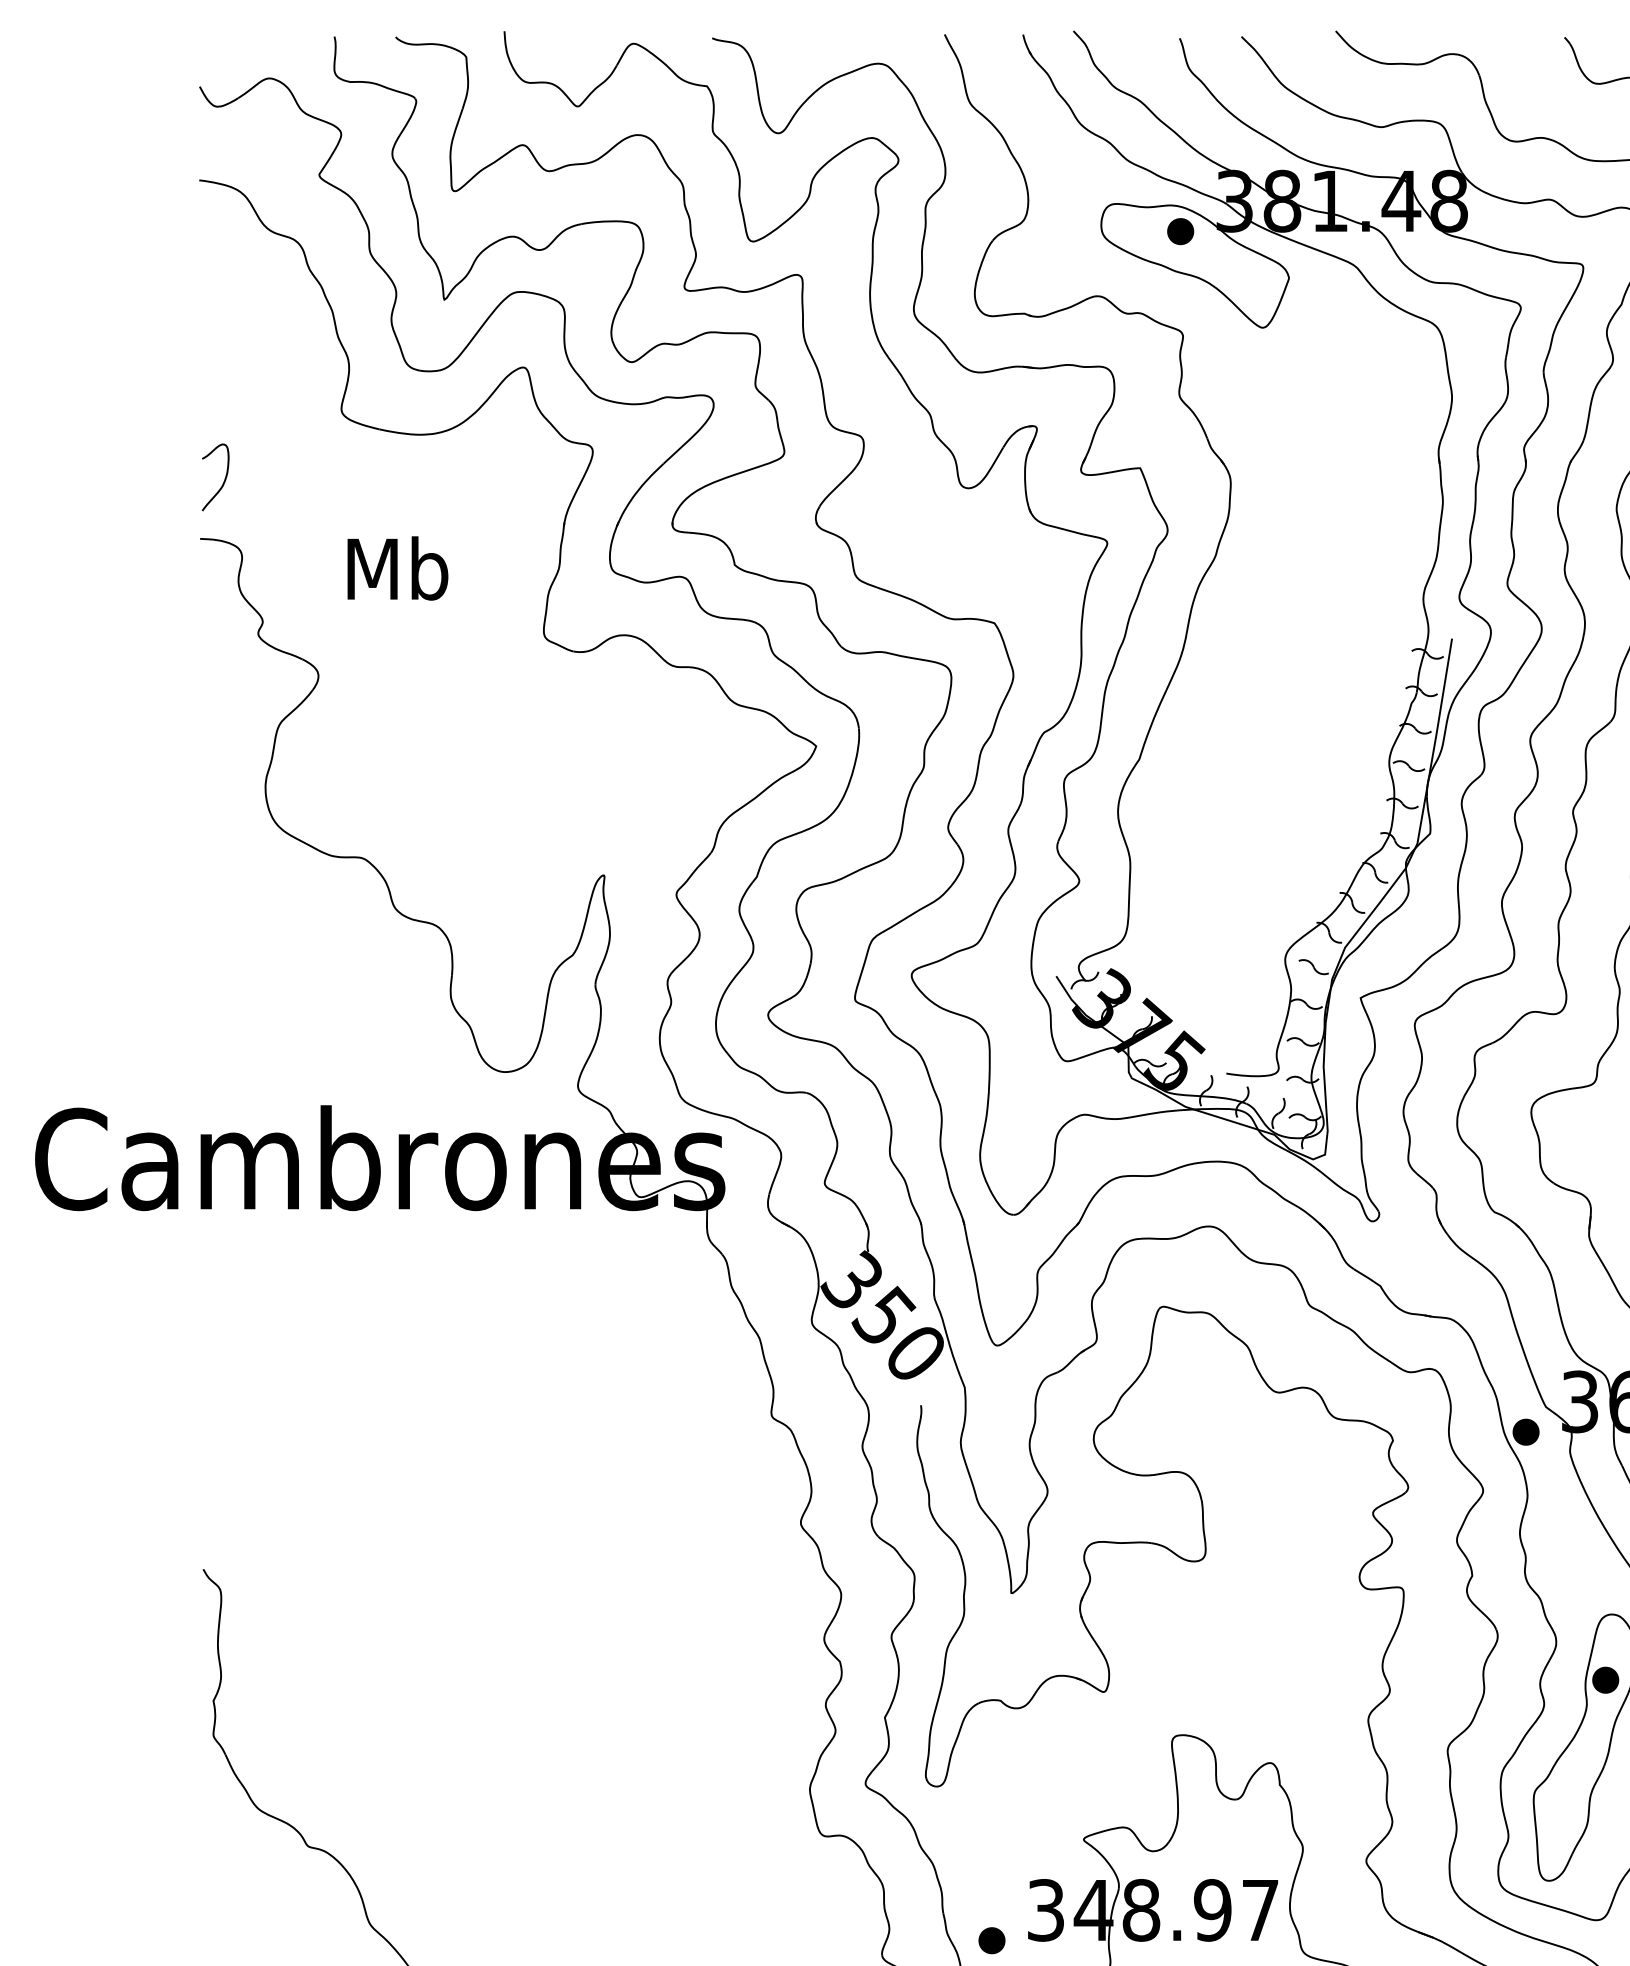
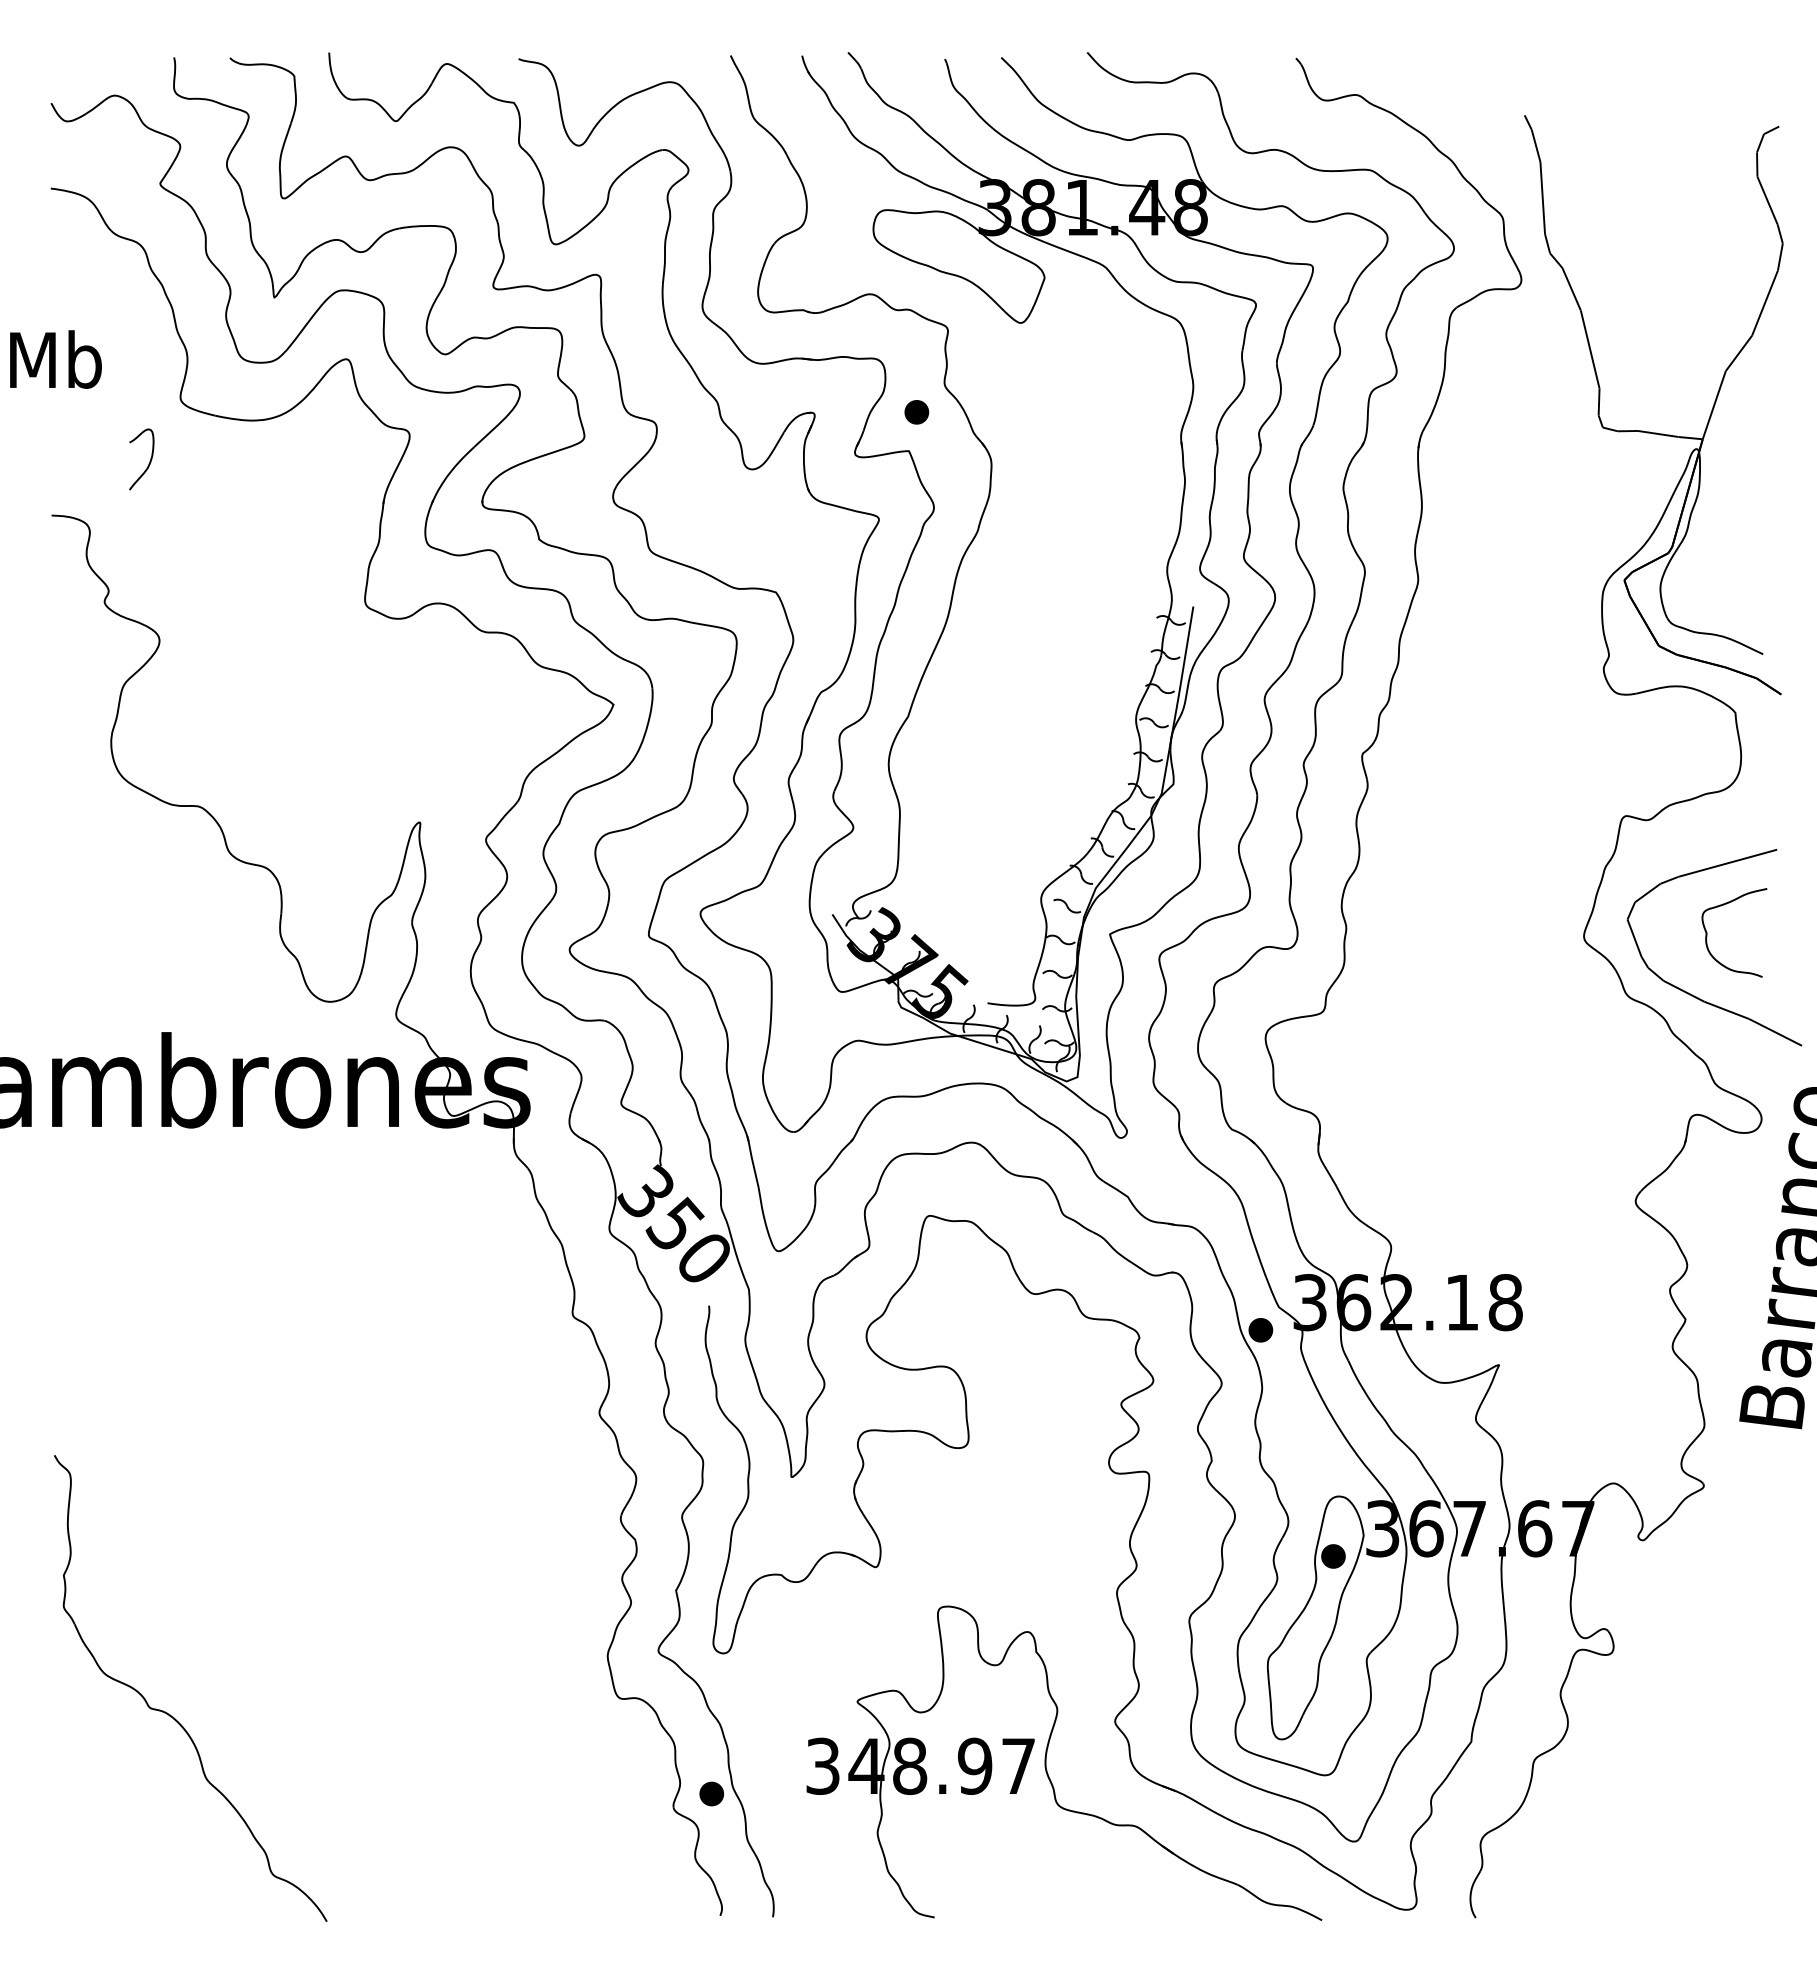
part: (1180, 231) -> (916, 412), moved
curve: (223, 481) -> (148, 463), moved
text: (397, 568) -> (55, 359), moved
part: (991, 1940) -> (711, 1793), moved

